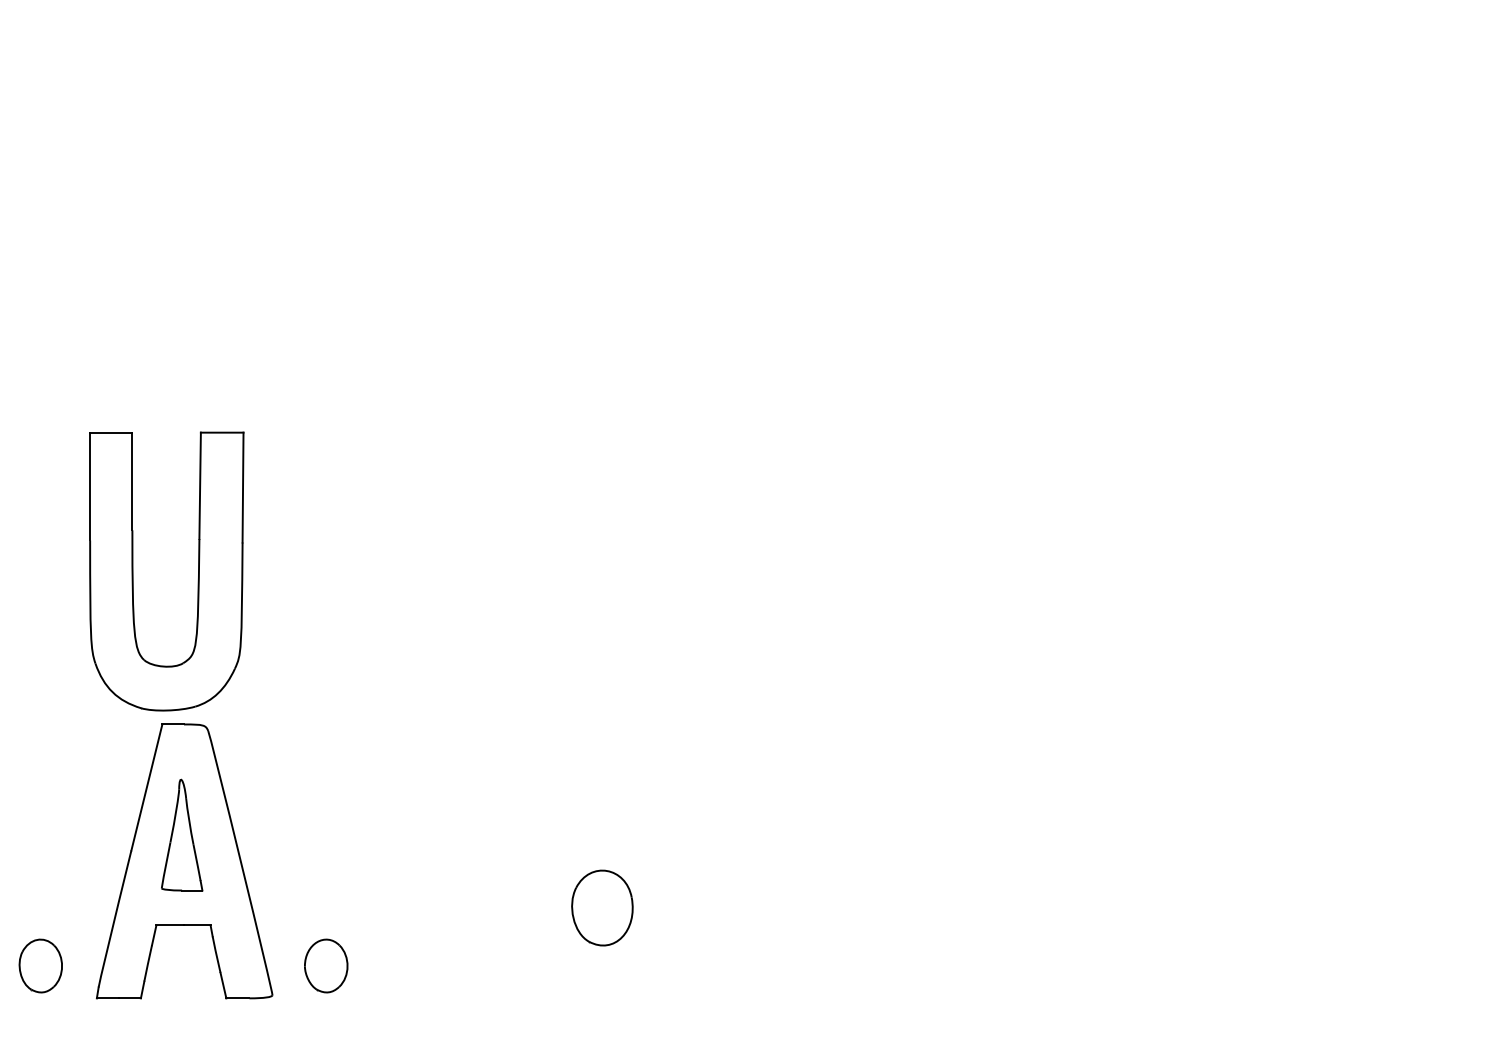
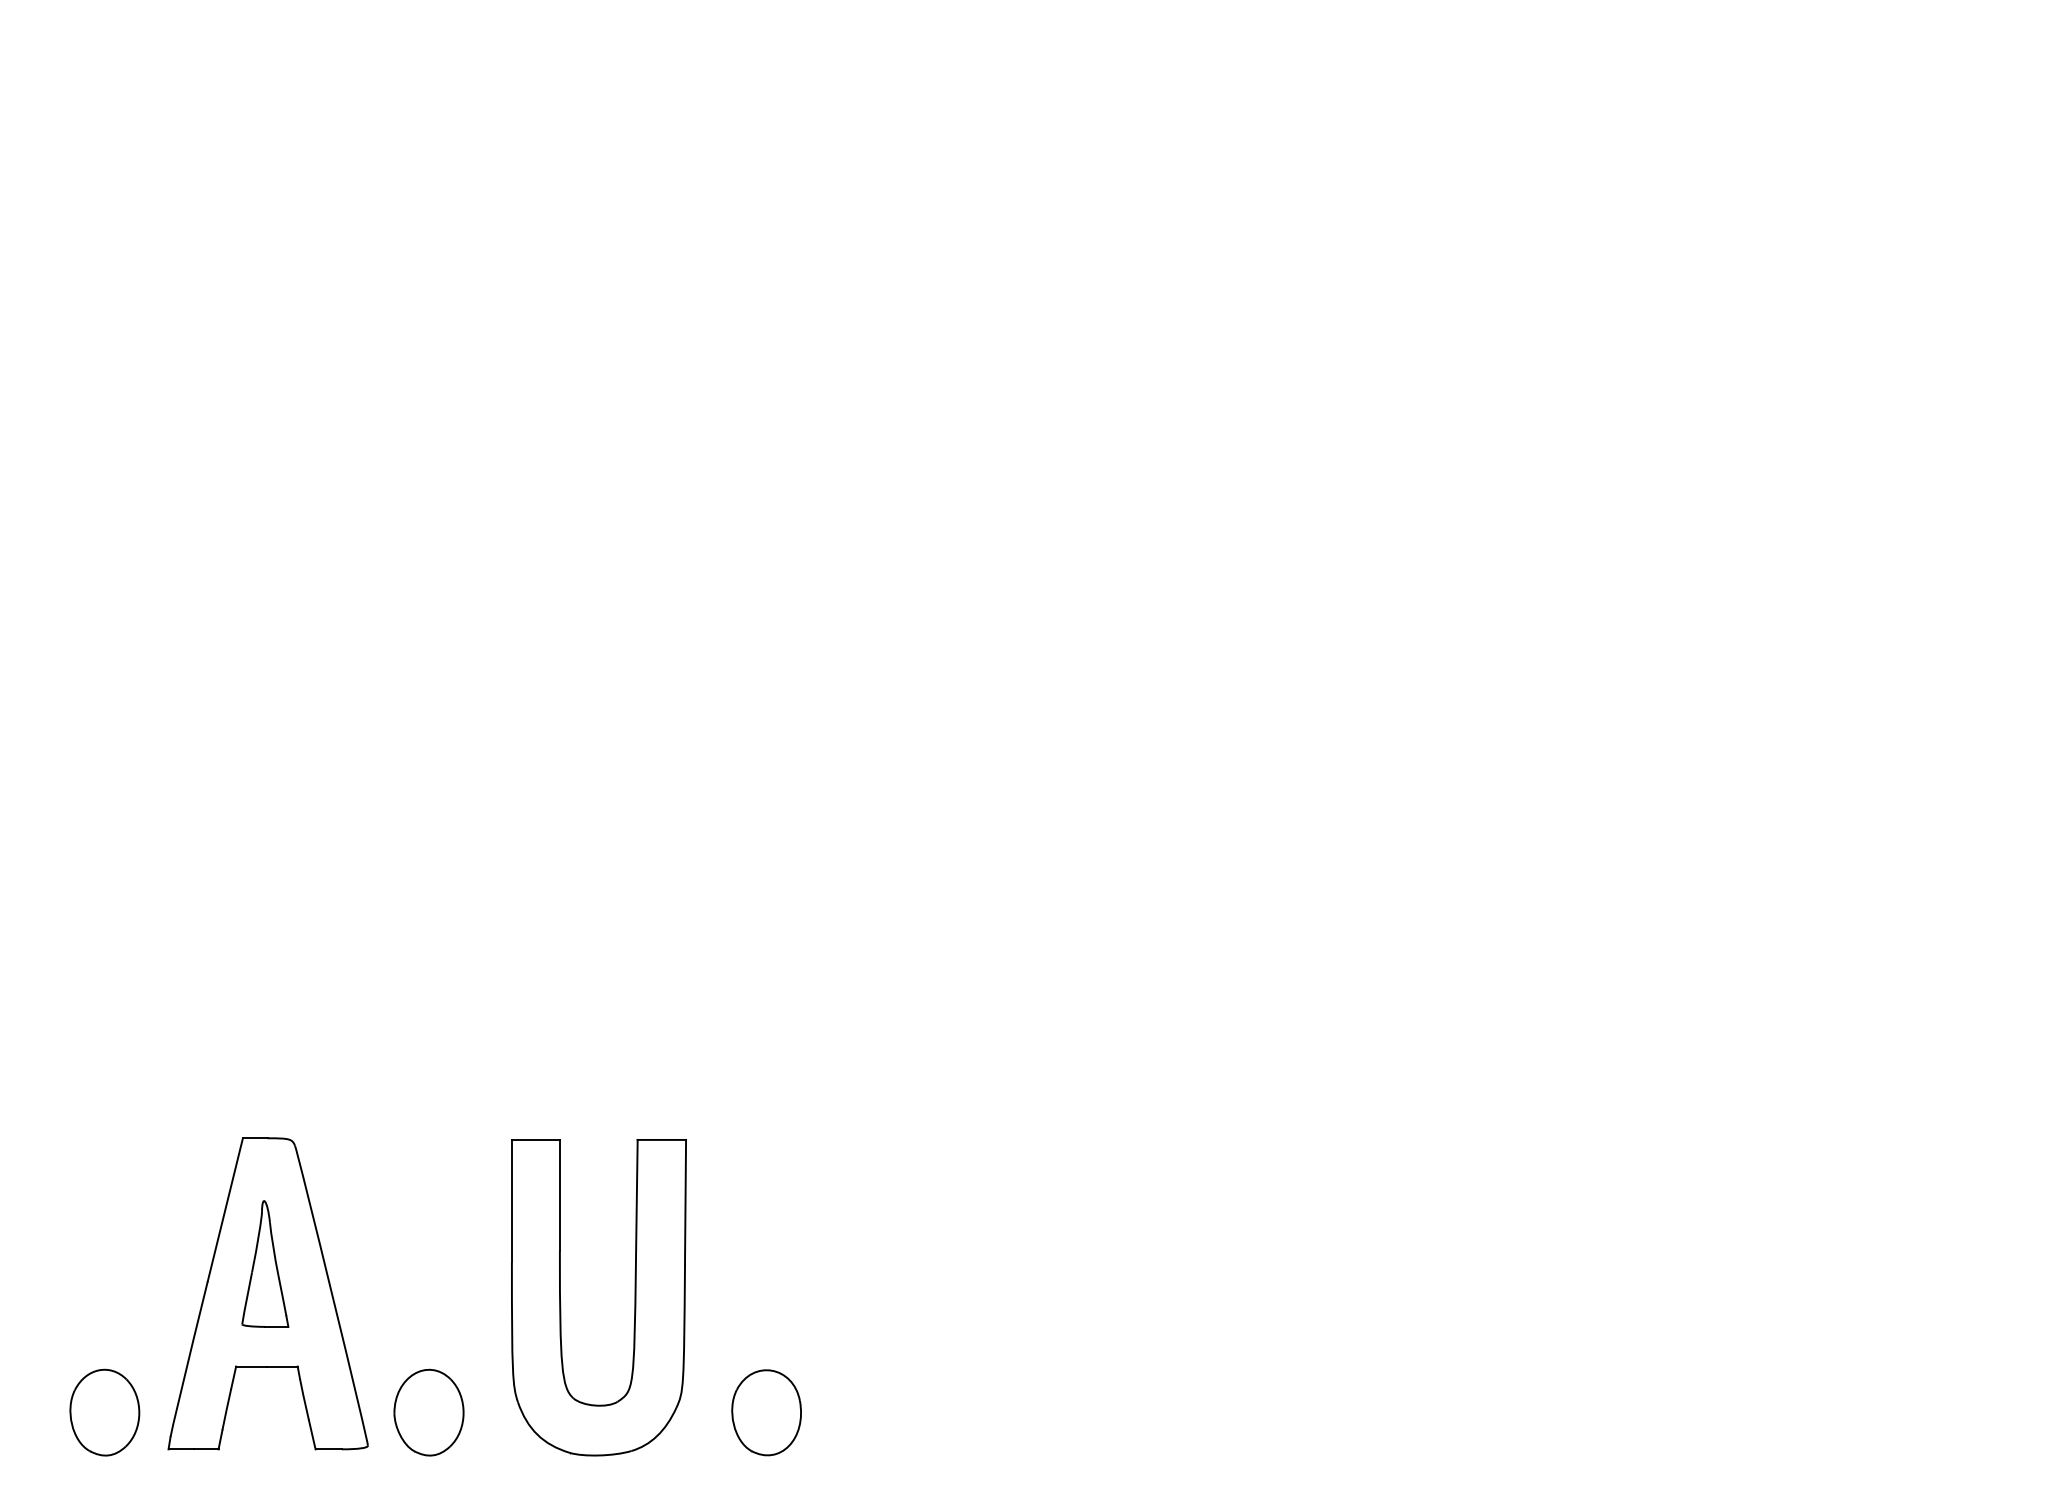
part: (198, 571) -> (634, 1297), moved
part: (602, 907) -> (766, 1412), moved
part: (40, 965) -> (104, 1412), size x1.43
part: (325, 965) -> (428, 1412), size x1.43

